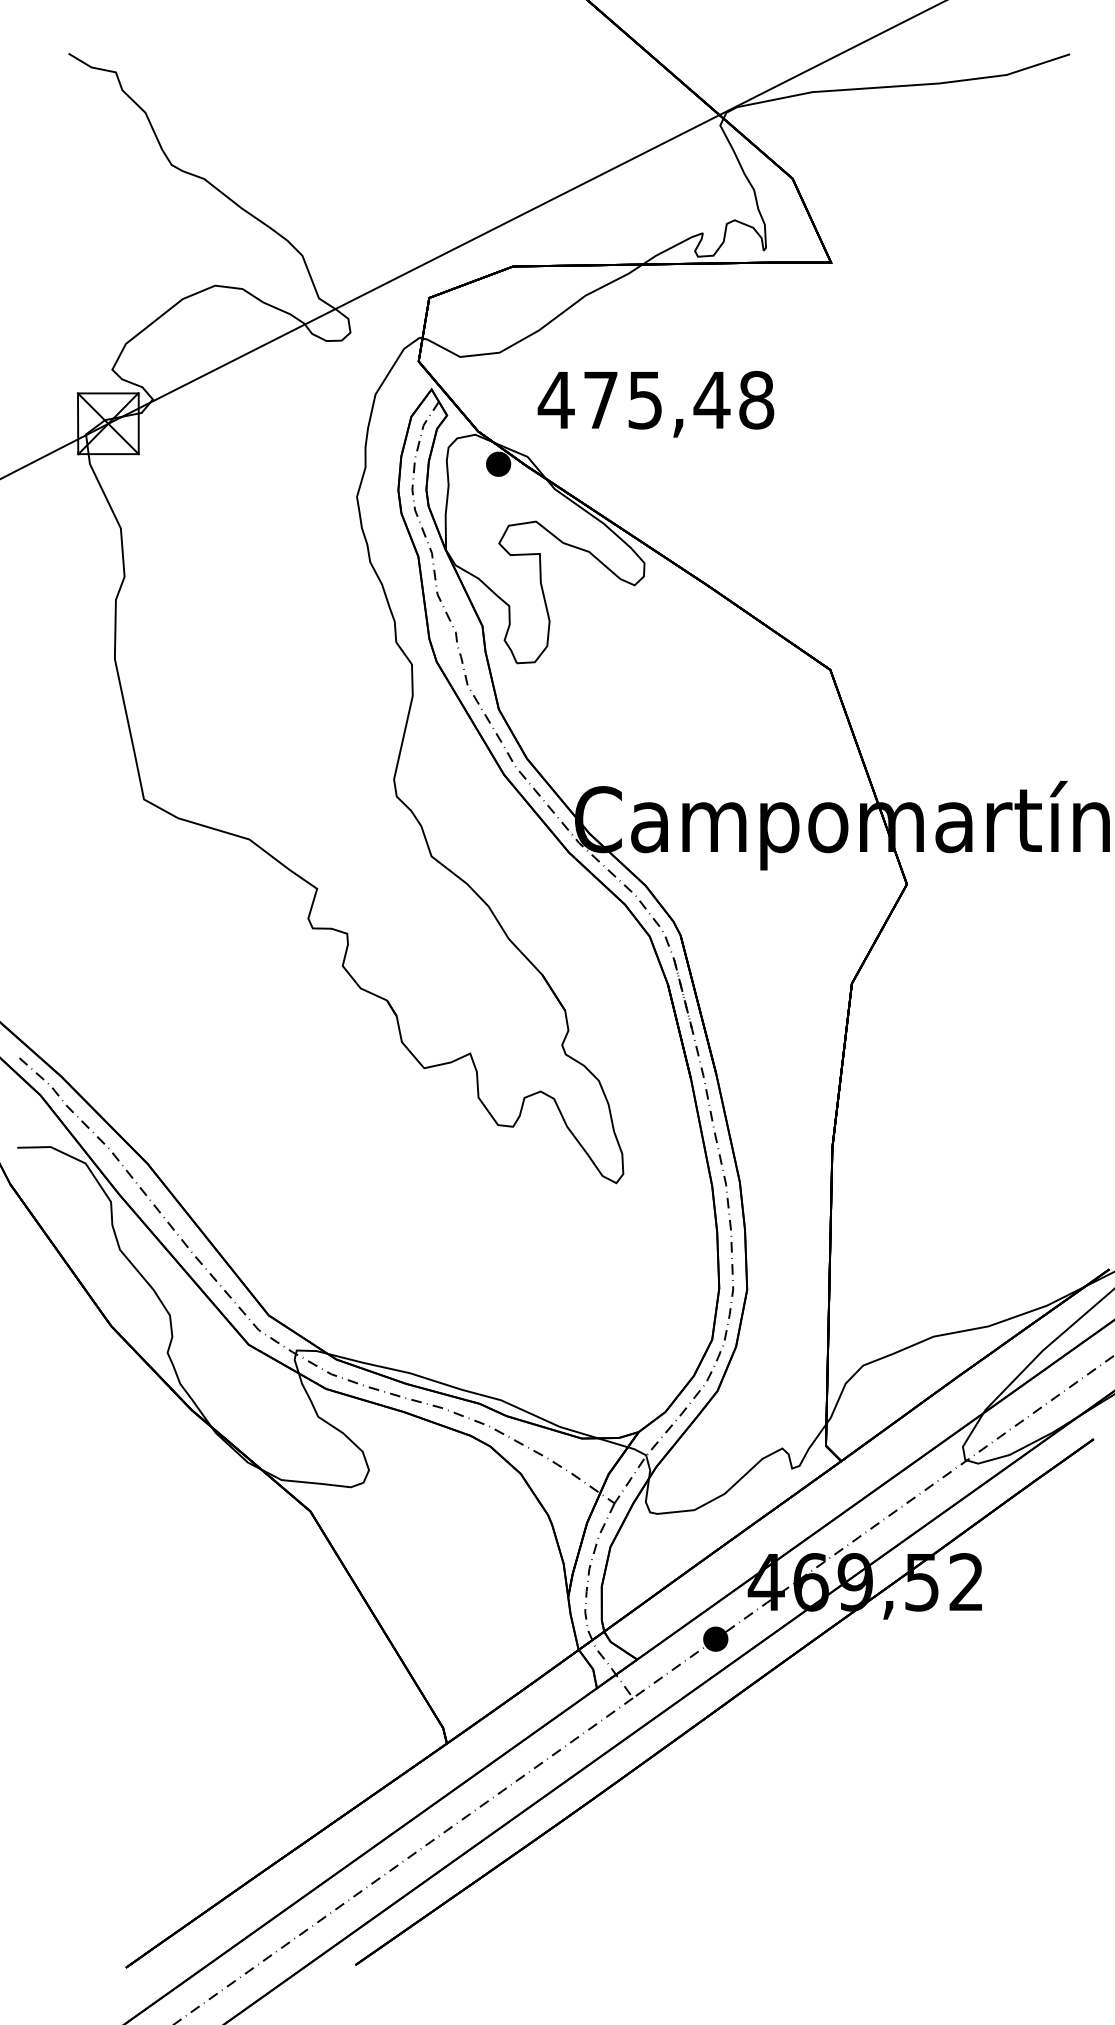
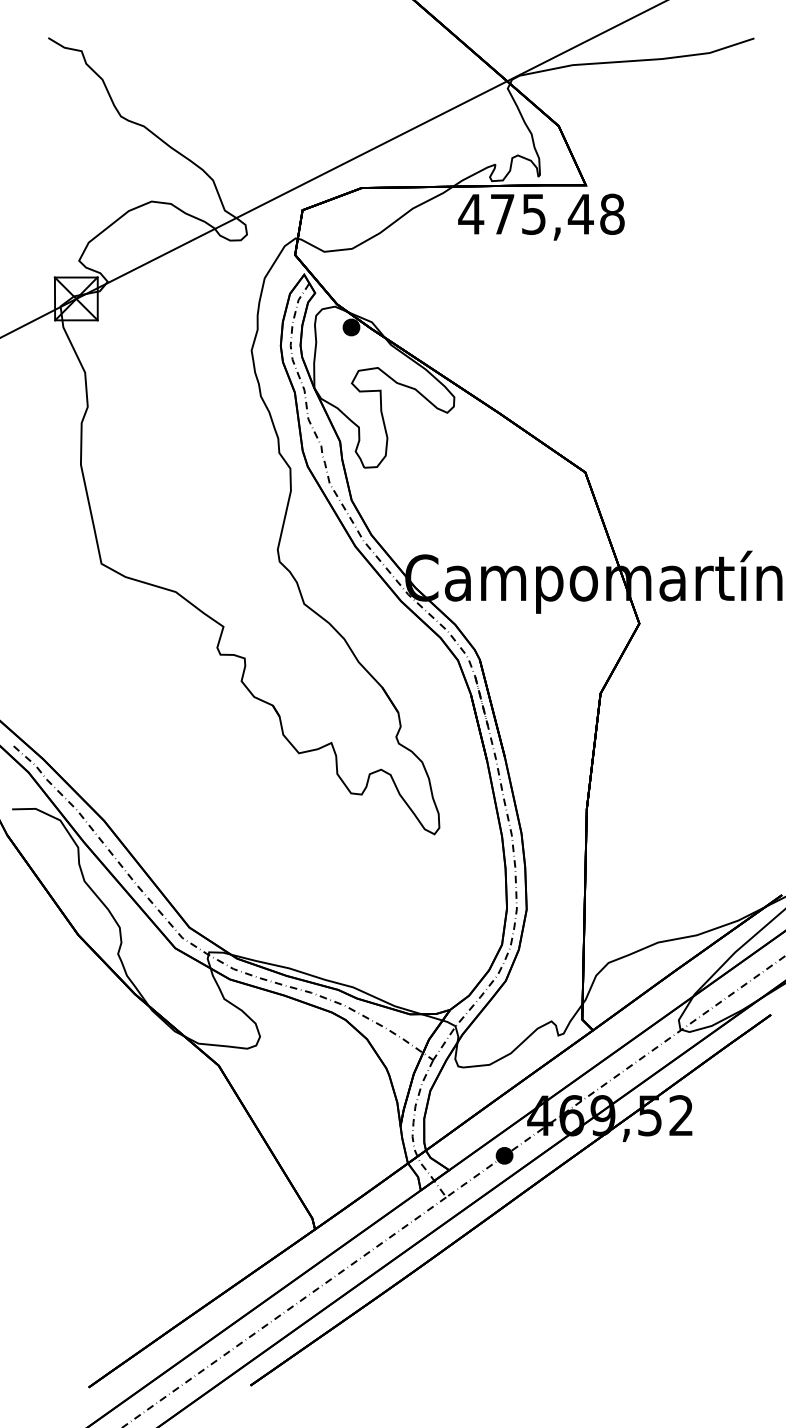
text: (656, 403) -> (541, 216), moved

